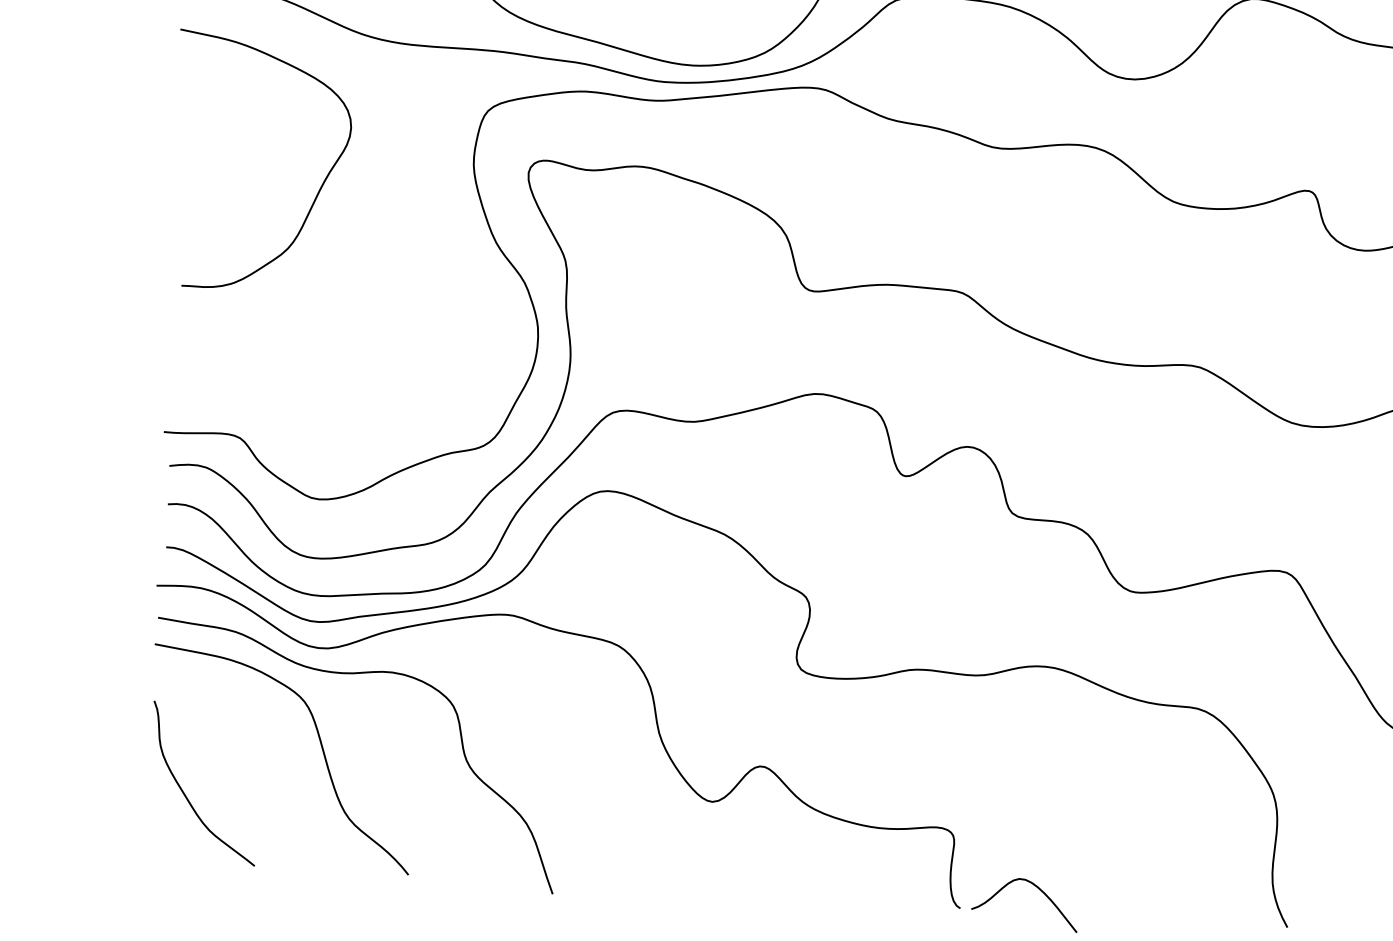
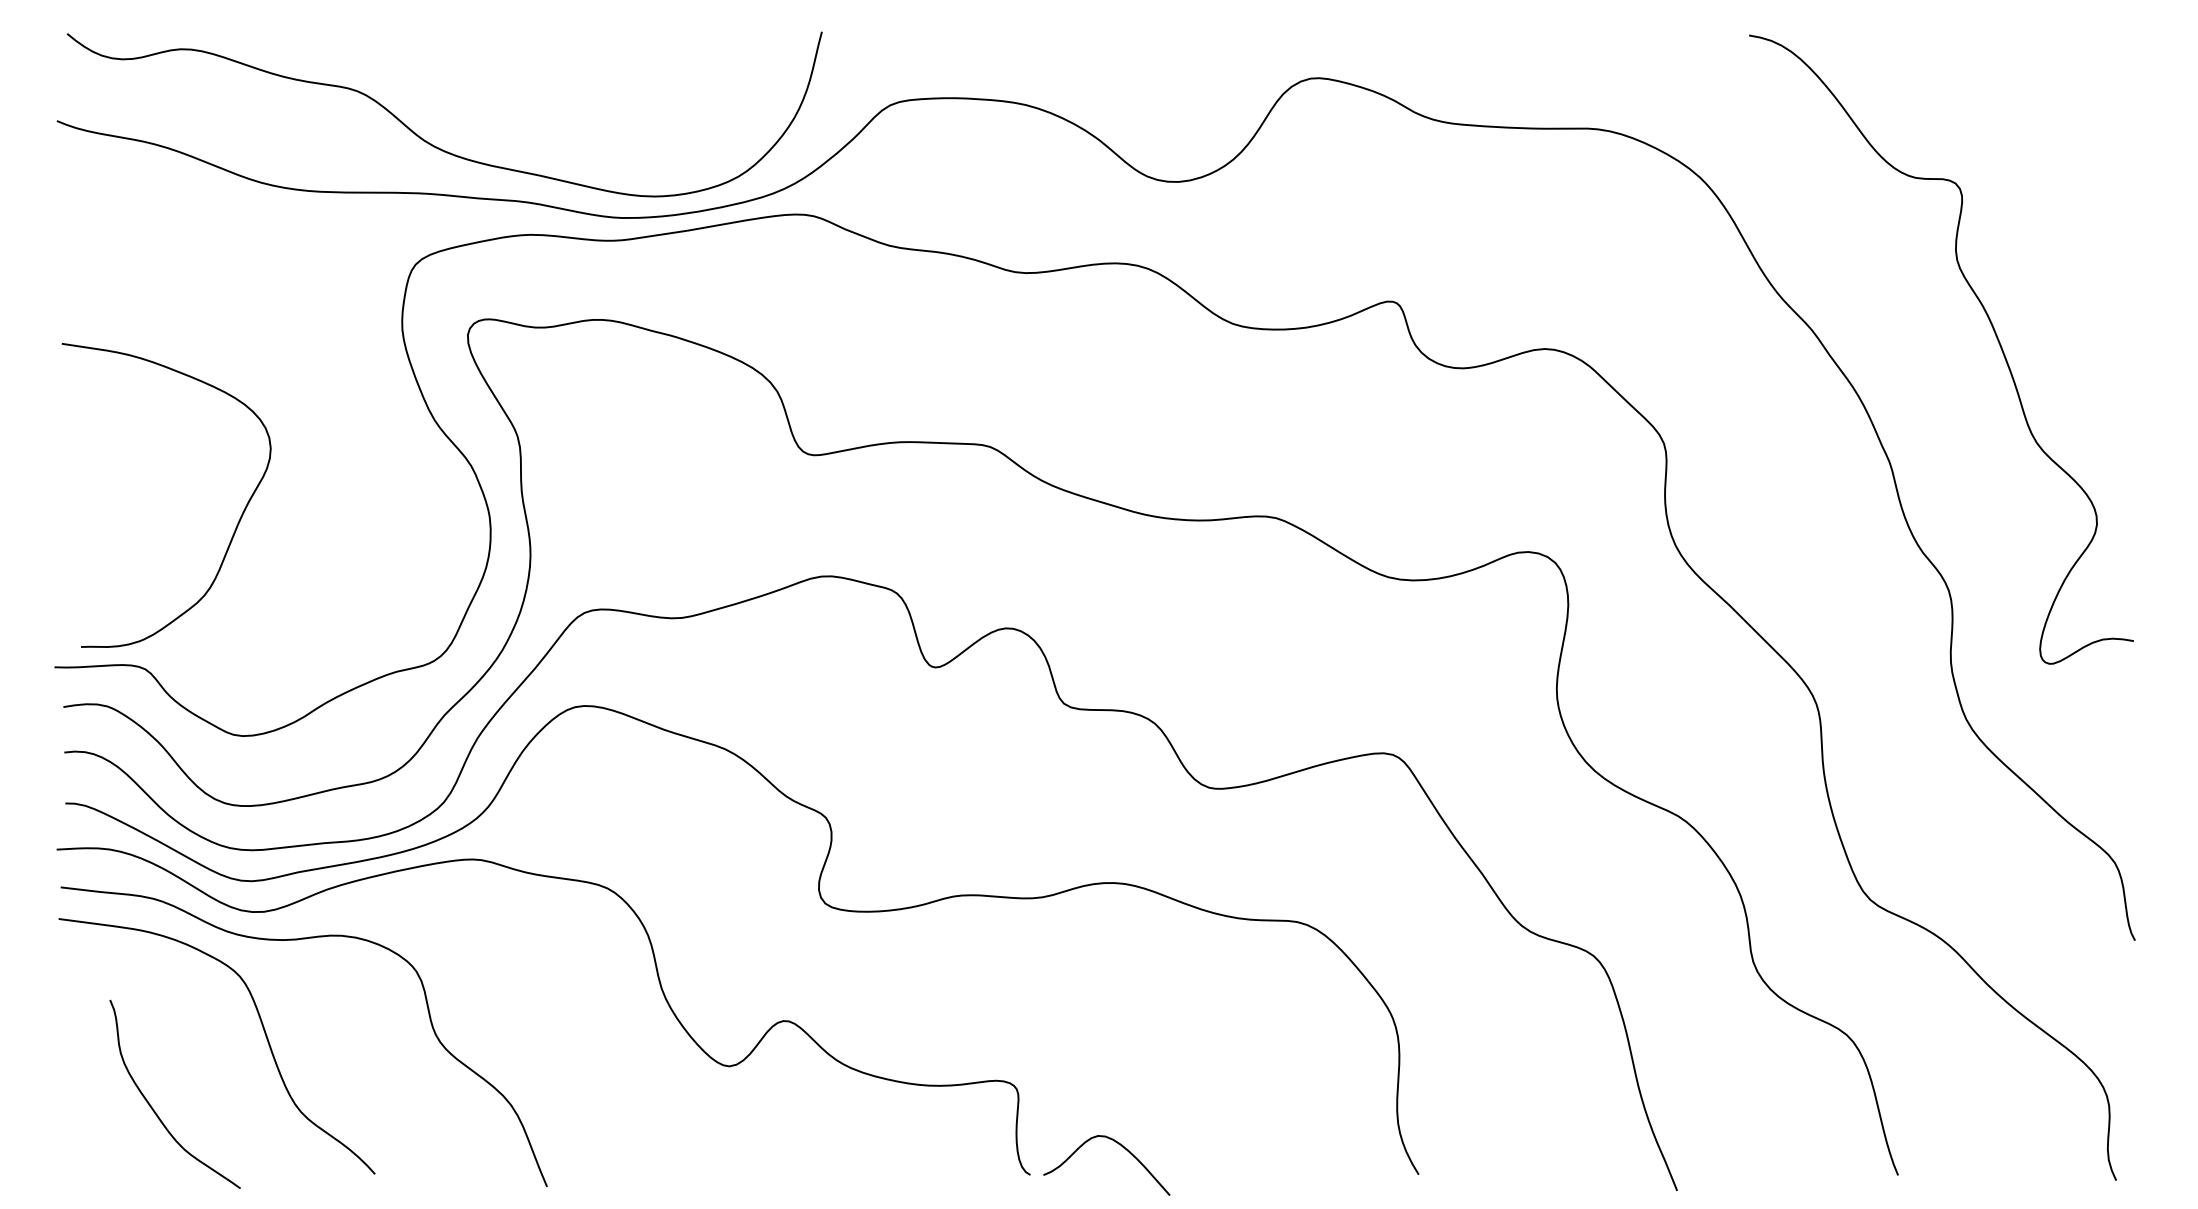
curve: (319, 188) -> (237, 522), moved
curve: (185, 794) -> (153, 1108), moved

